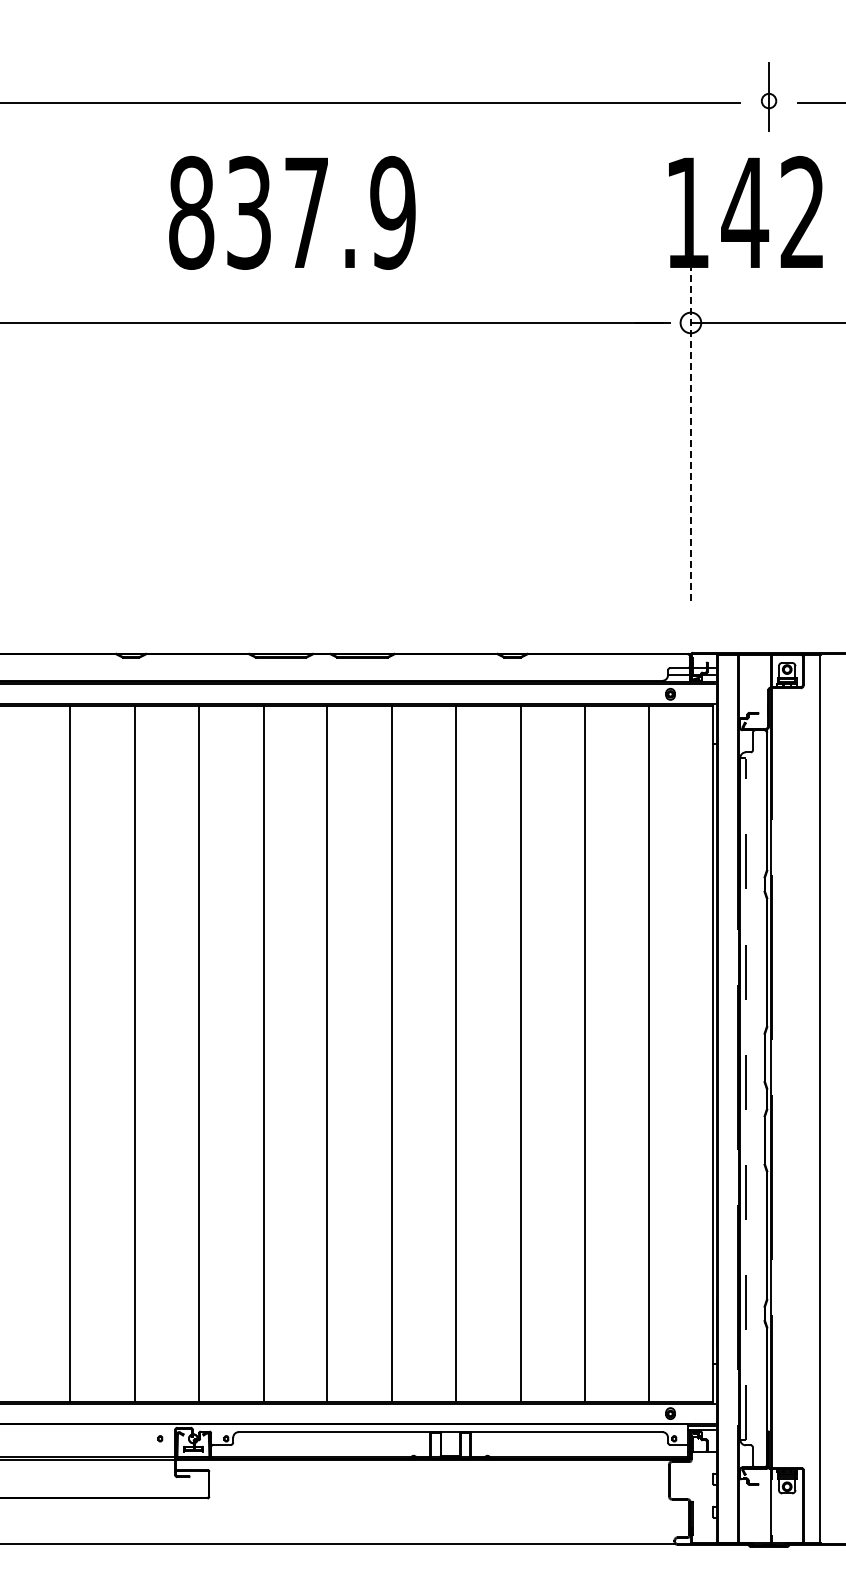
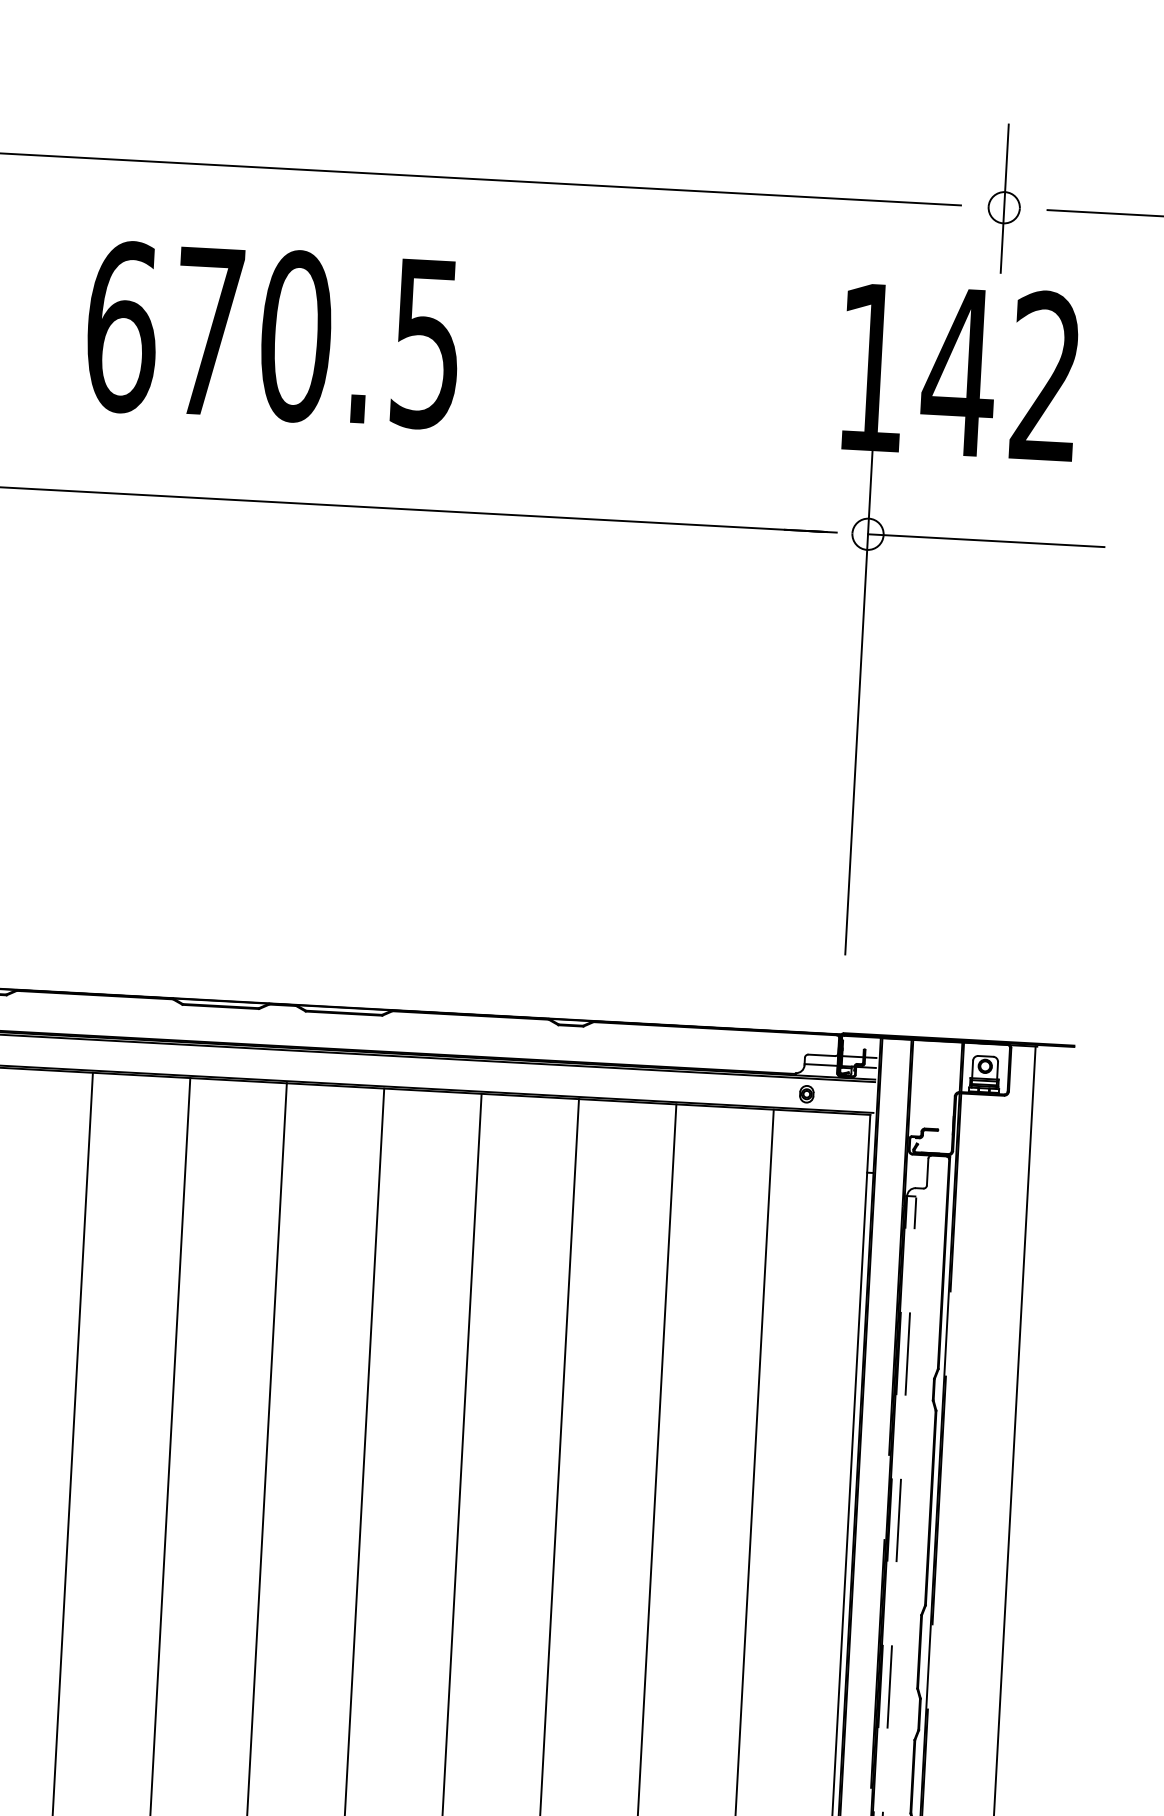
part: (768, 96) -> (1003, 198), size x1.43
text: (292, 212) -> (274, 334), 837.9 -> 670.5
line: (690, 433) -> (858, 701), dashed -> solid

